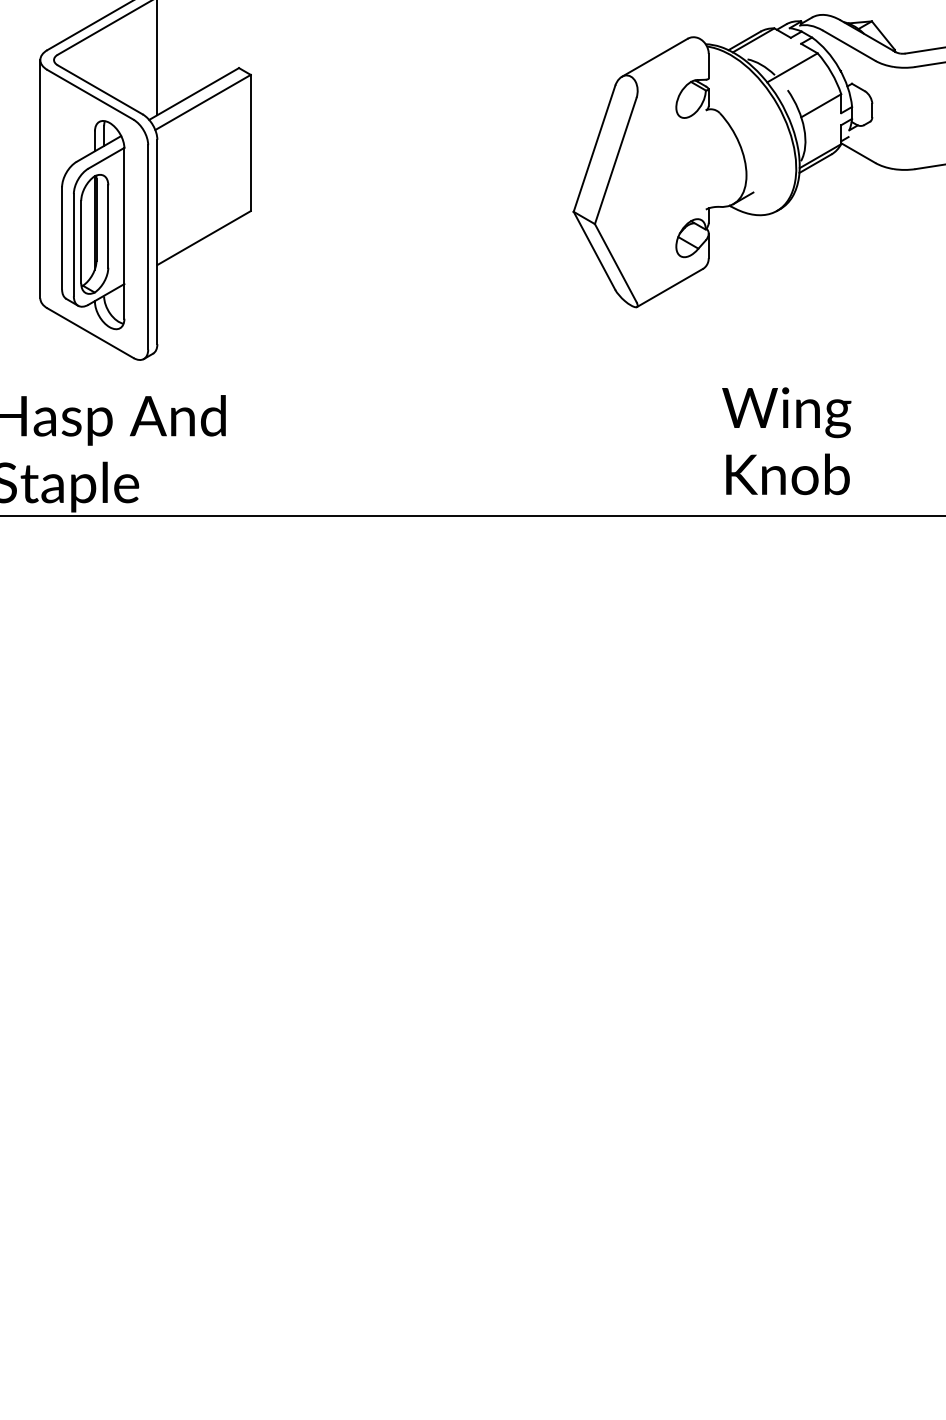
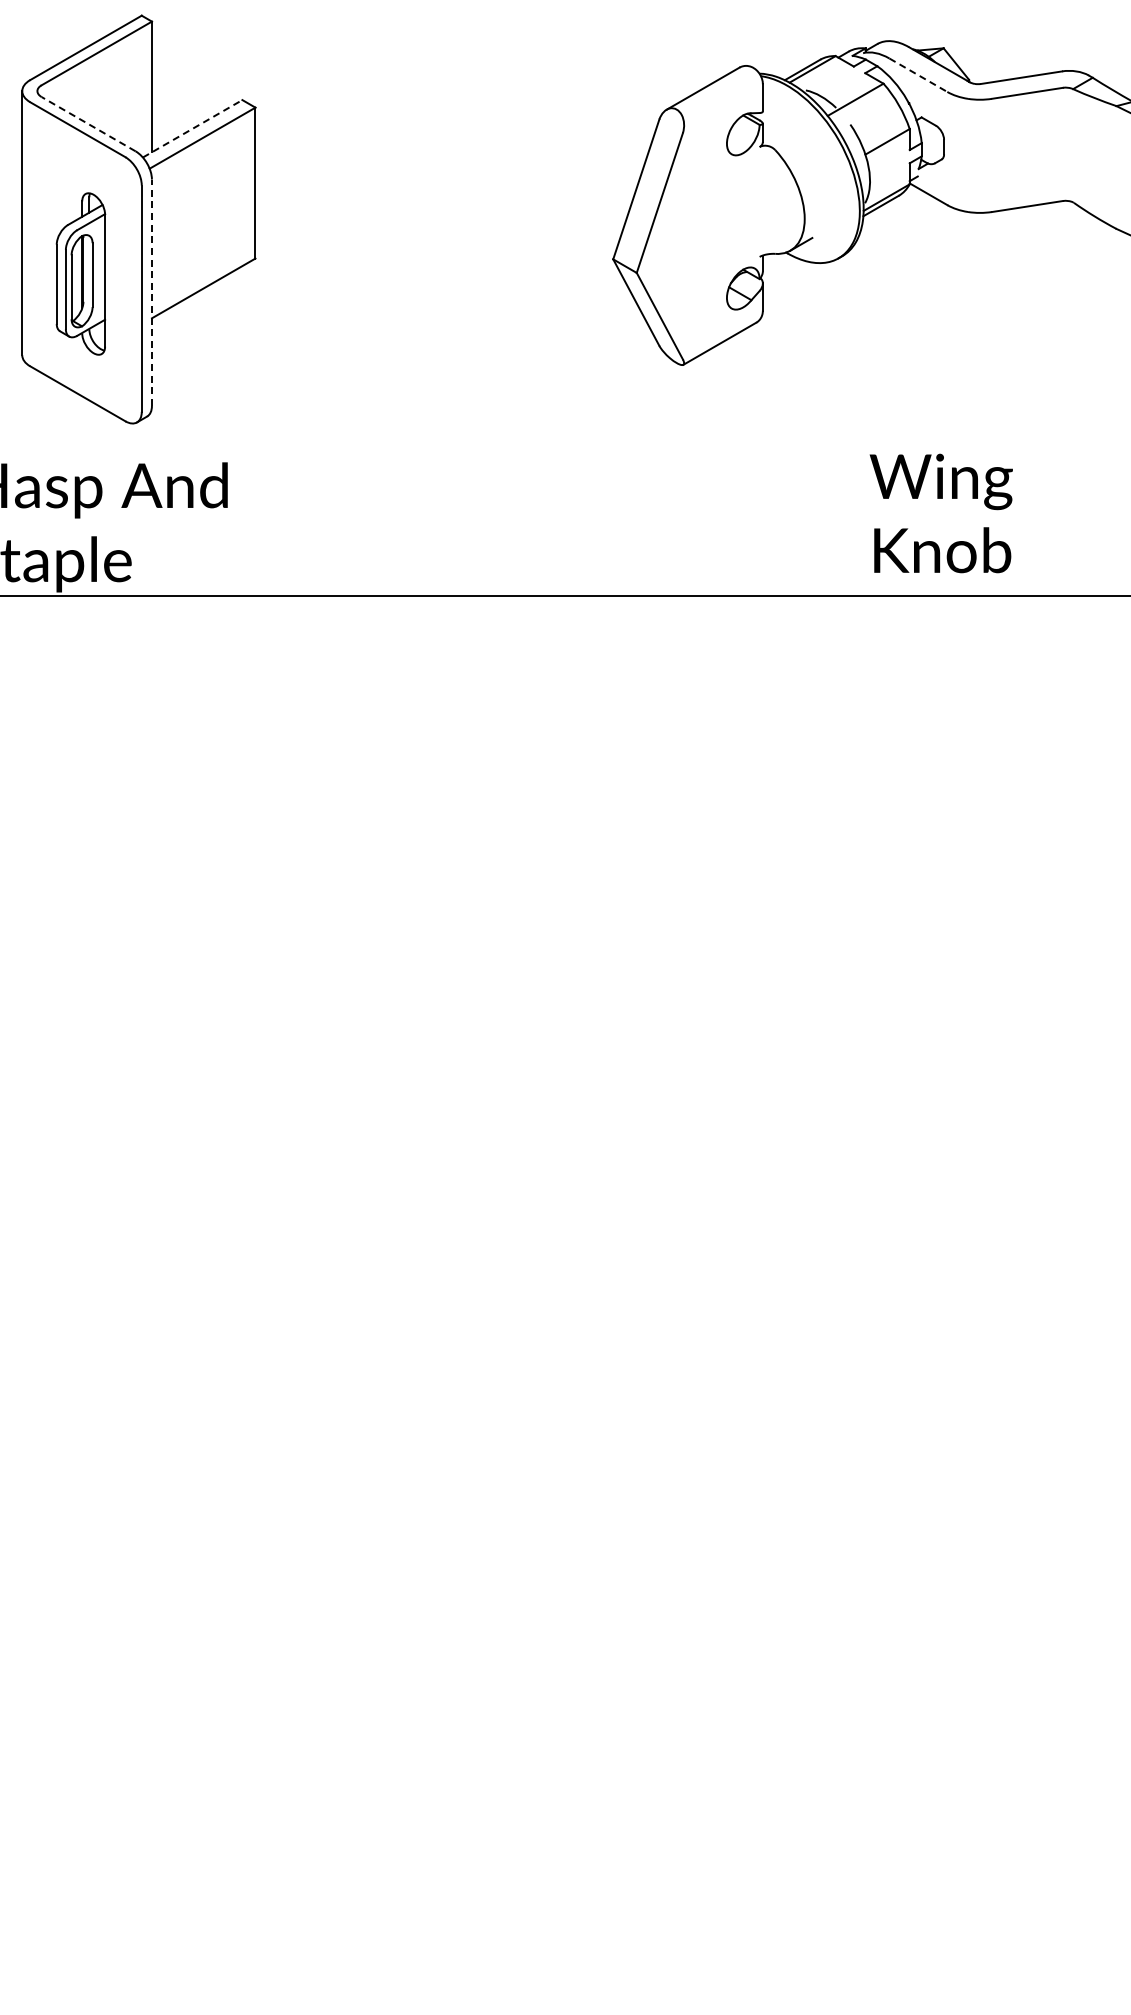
line: (849, 45) -> (918, 75), solid -> dashed
line: (100, 89) -> (88, 123), solid -> dashed
line: (194, 93) -> (193, 128), solid -> dashed
part: (92, 224) -> (80, 273), size x0.7
line: (156, 241) -> (151, 292), solid -> dashed
text: (786, 441) -> (940, 513), moved

